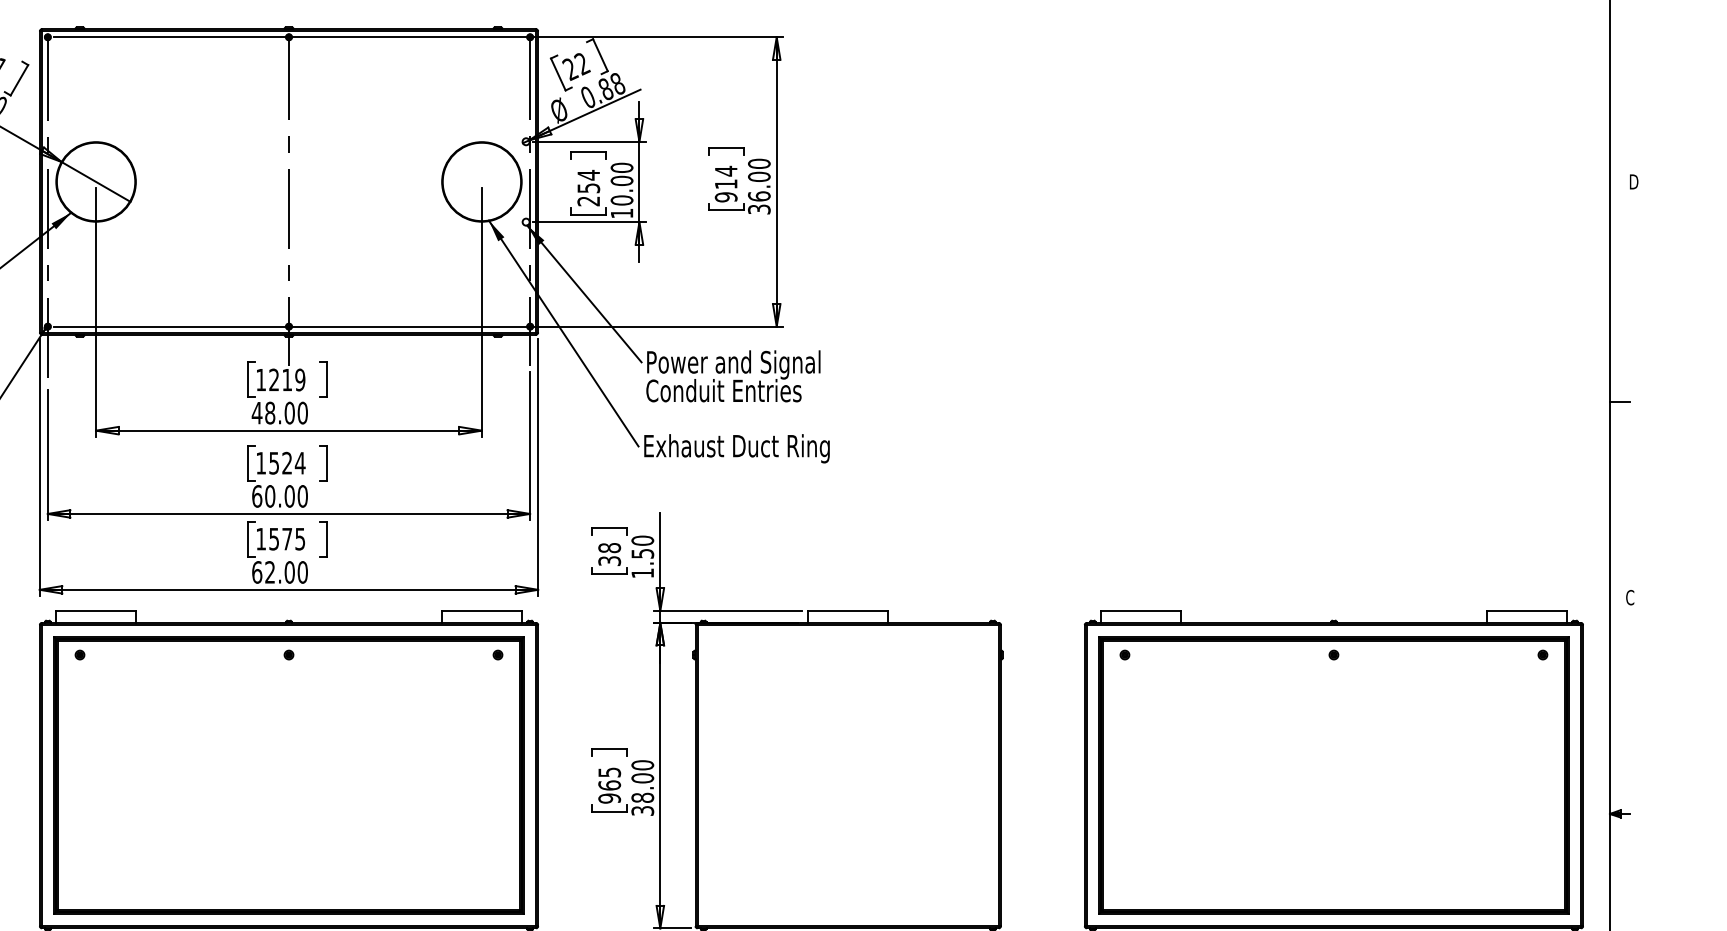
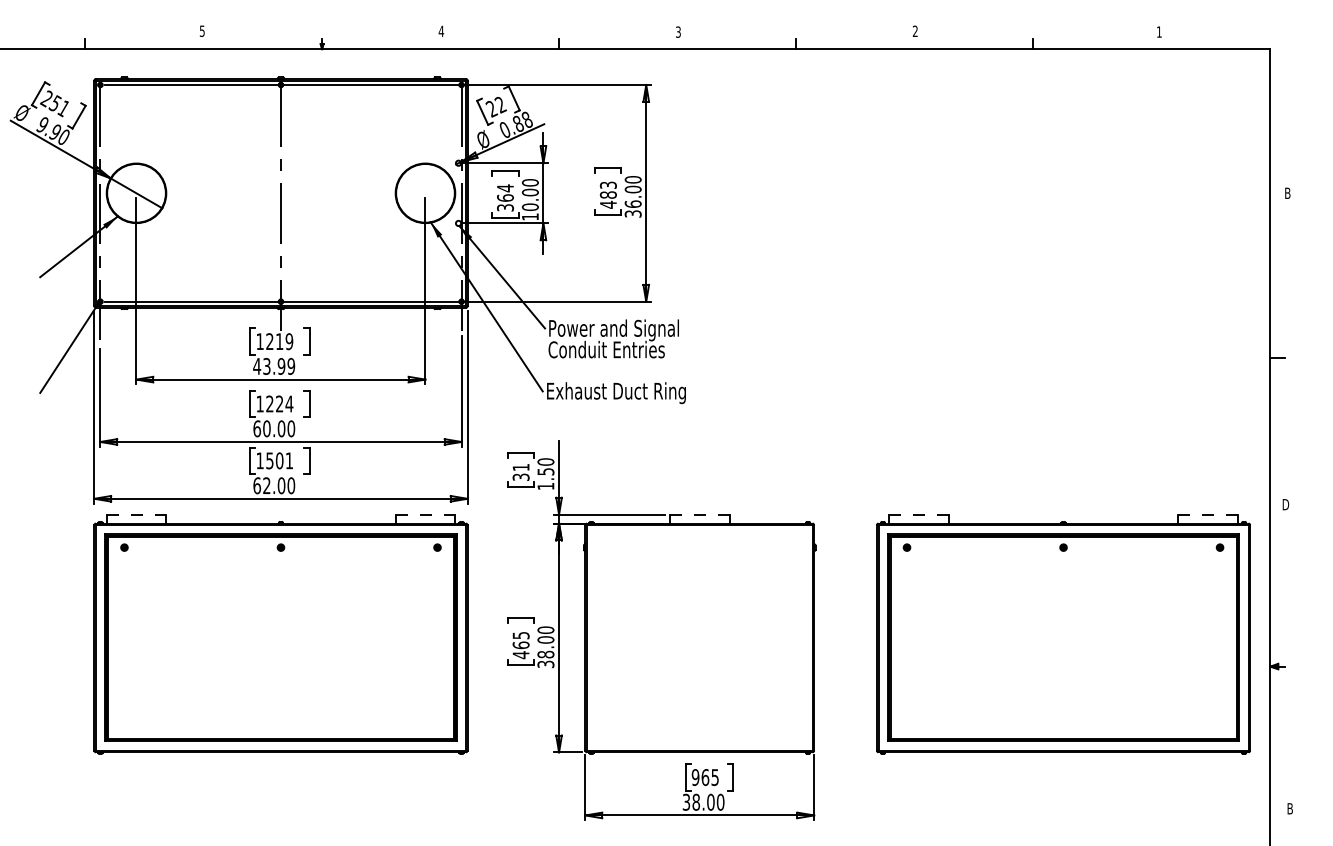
text: (1634, 180) -> (1288, 192), D -> B
text: (724, 183) -> (607, 194), 914 -> 483
text: (588, 194) -> (505, 202), 254 -> 364
text: (285, 413) -> (278, 366), 48.00 -> 43.99
text: (273, 462) -> (269, 403), 1524 -> 1224
text: (292, 538) -> (283, 460), 1575 -> 1501
text: (608, 548) -> (520, 467), 38 -> 31
text: (1630, 597) -> (1285, 504), C -> D
line: (96, 610) -> (136, 514), solid -> dashed
line: (481, 610) -> (425, 514), solid -> dashed
line: (847, 610) -> (699, 514), solid -> dashed
line: (1141, 610) -> (919, 514), solid -> dashed
line: (1527, 610) -> (1208, 514), solid -> dashed
text: (608, 799) -> (520, 655), 965 -> 465

